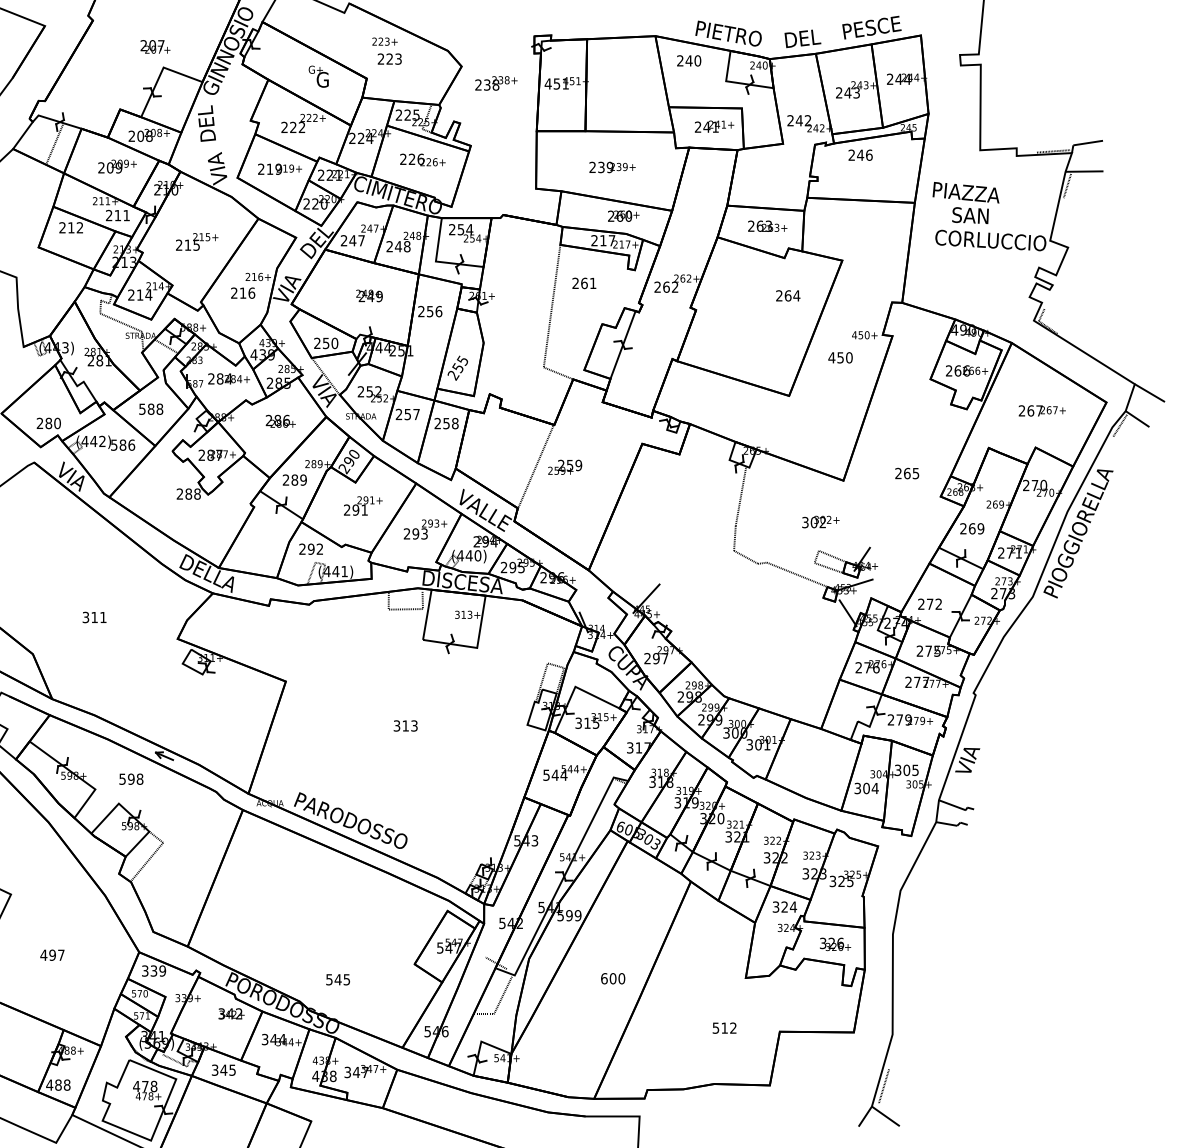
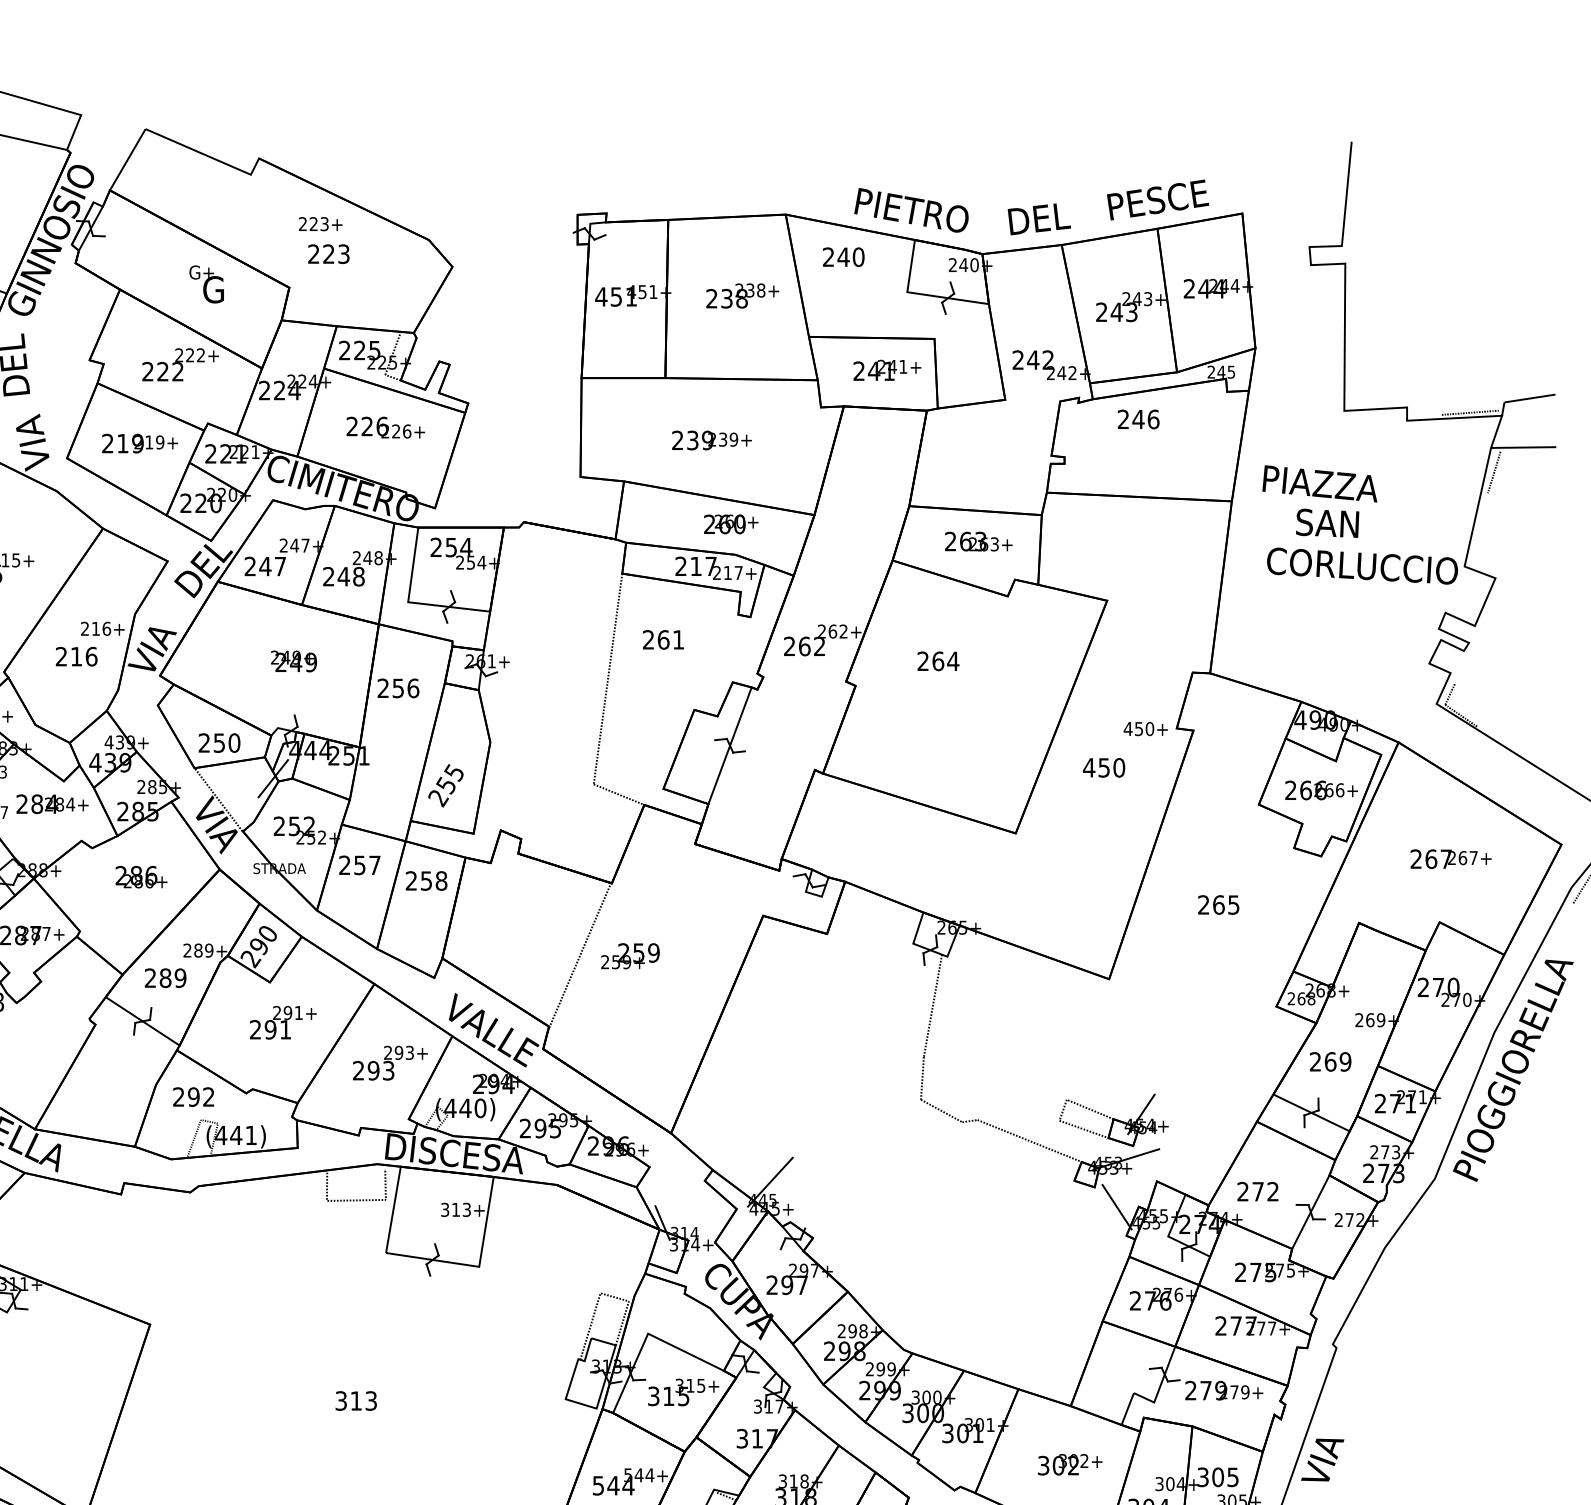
text: (496, 83) -> (742, 296), moved
text: (788, 295) -> (938, 660), moved
text: (907, 473) -> (1219, 904), moved
text: (820, 521) -> (1069, 1463), moved

